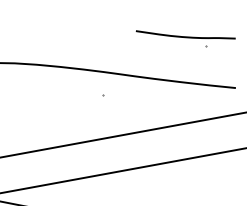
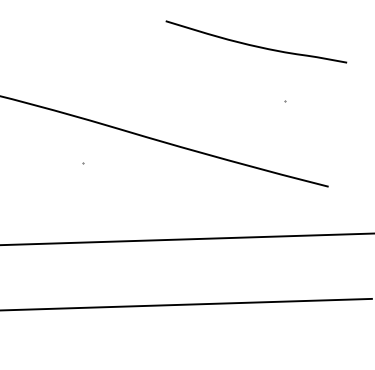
curve: (185, 36) -> (255, 44), moved

